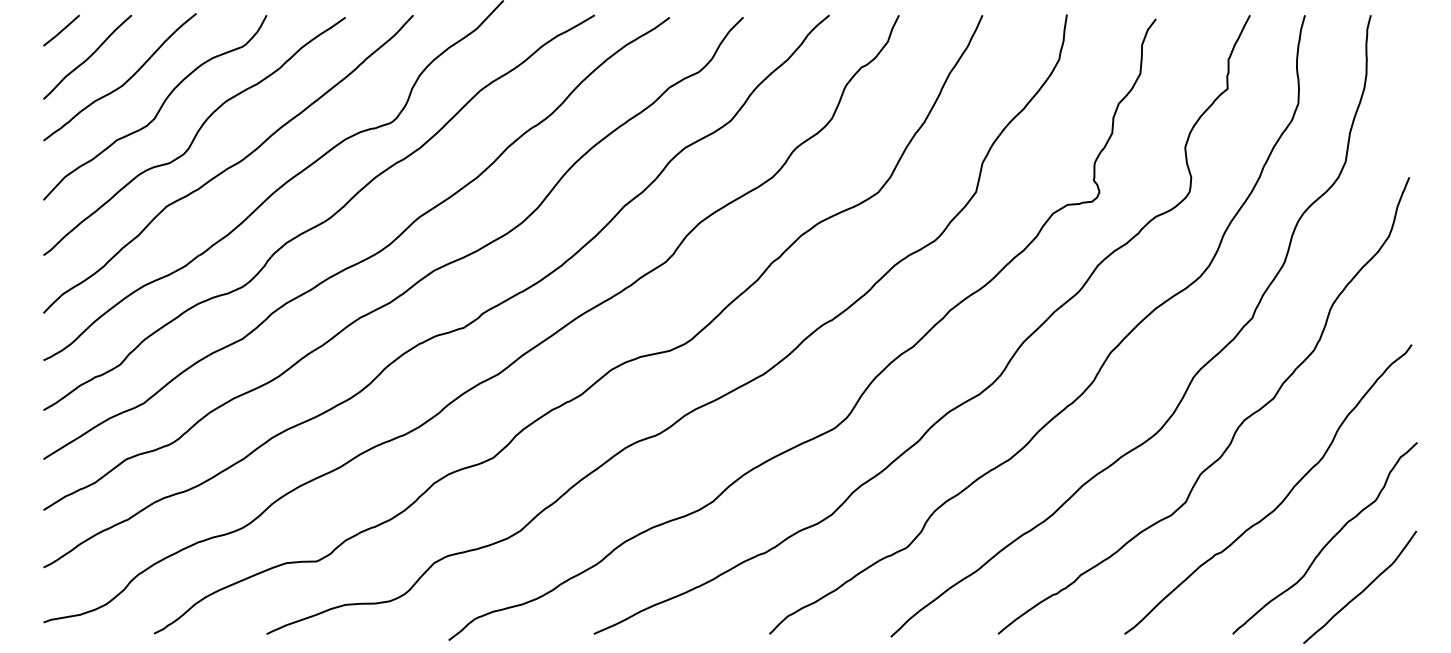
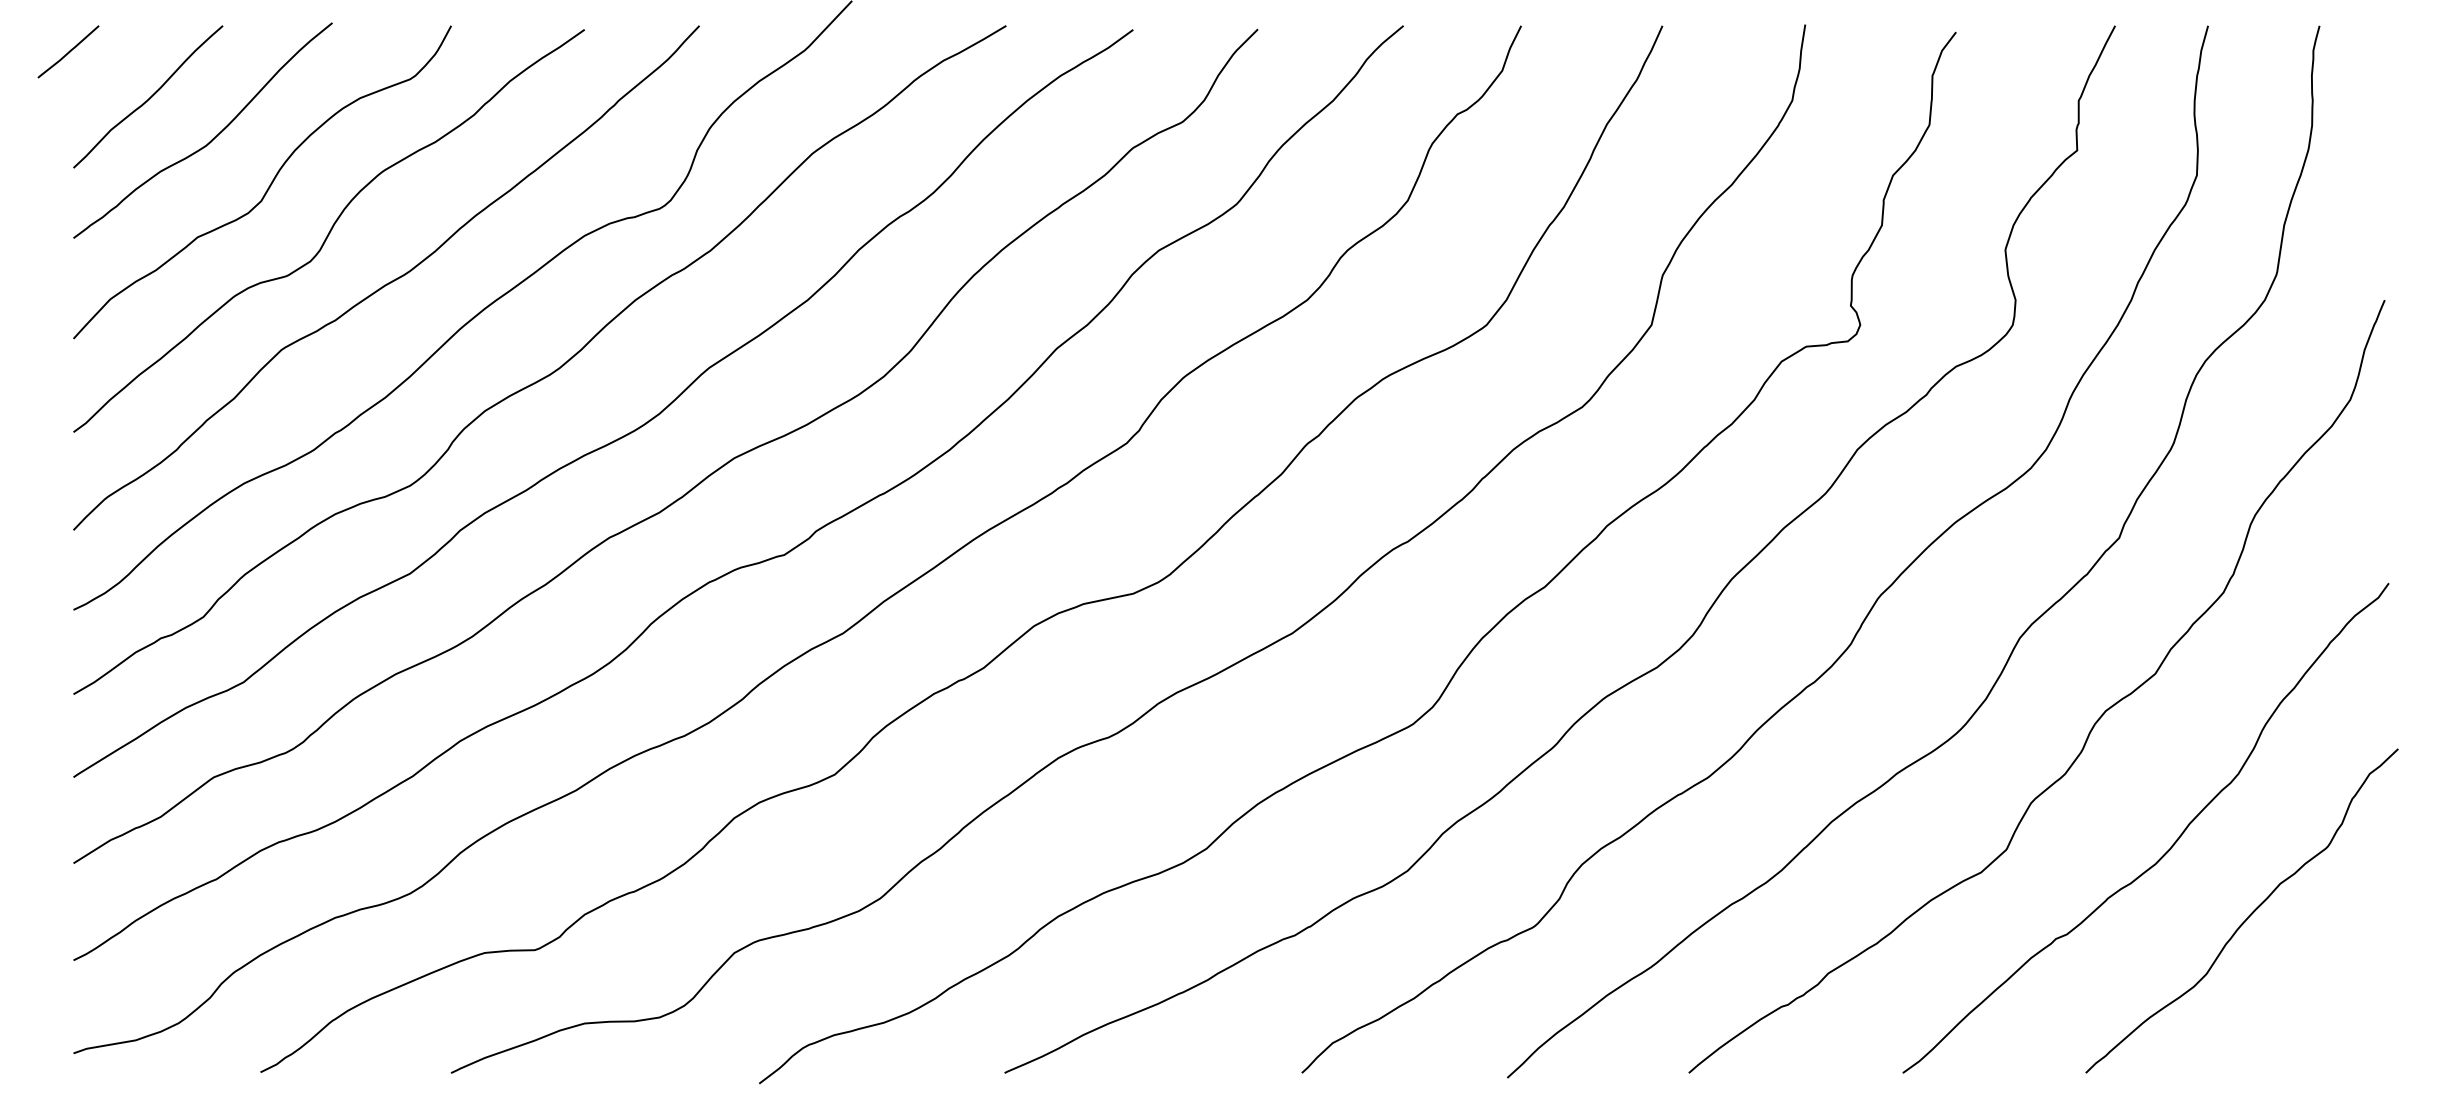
line: (61, 30) -> (68, 51), moved
curve: (1363, 589) -> (2307, 997), removed

